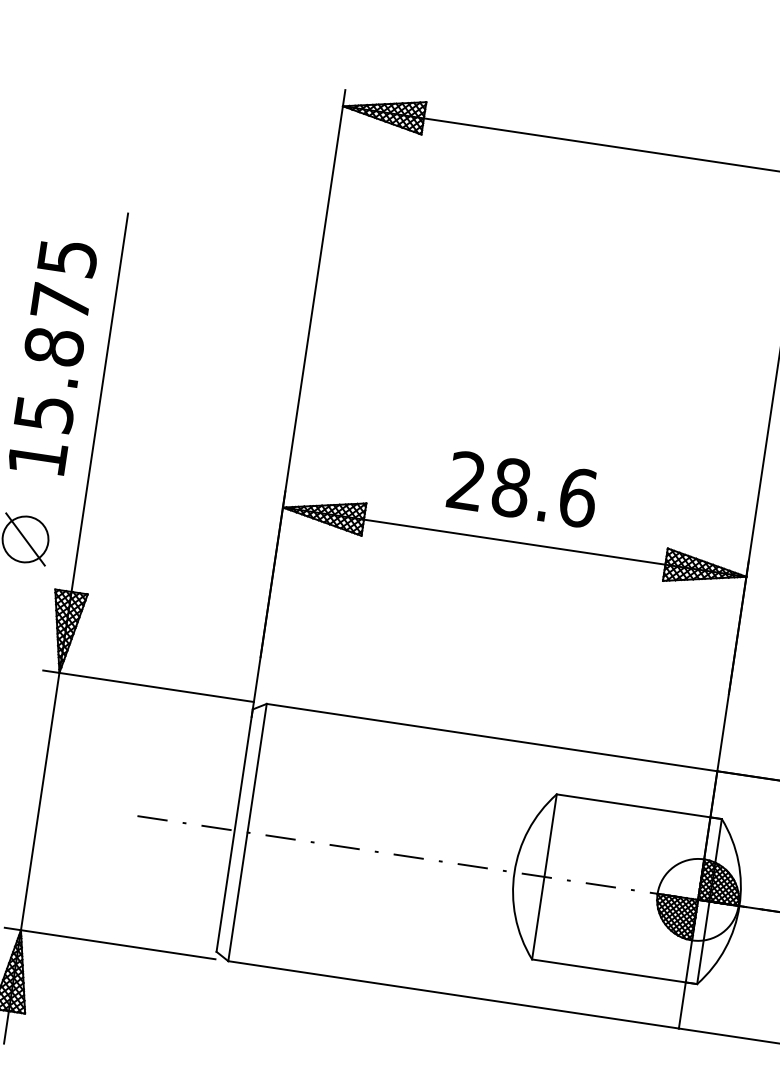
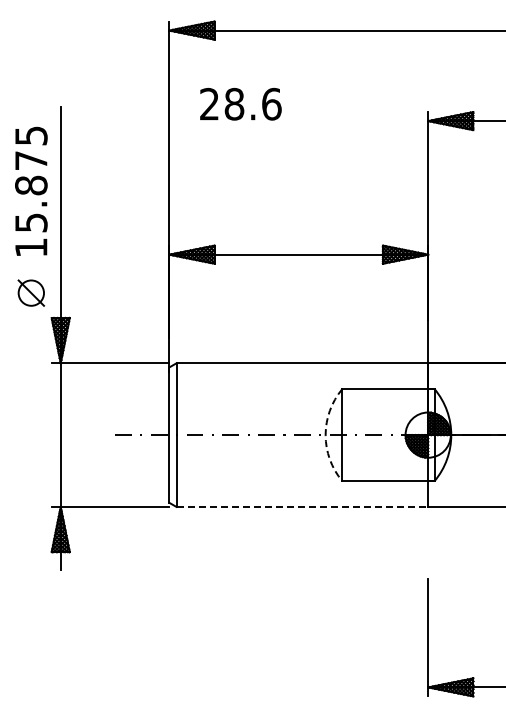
text: (522, 488) -> (240, 103), moved
arc: (514, 873) -> (325, 435), solid -> dashed
line: (453, 994) -> (302, 506), solid -> dashed

